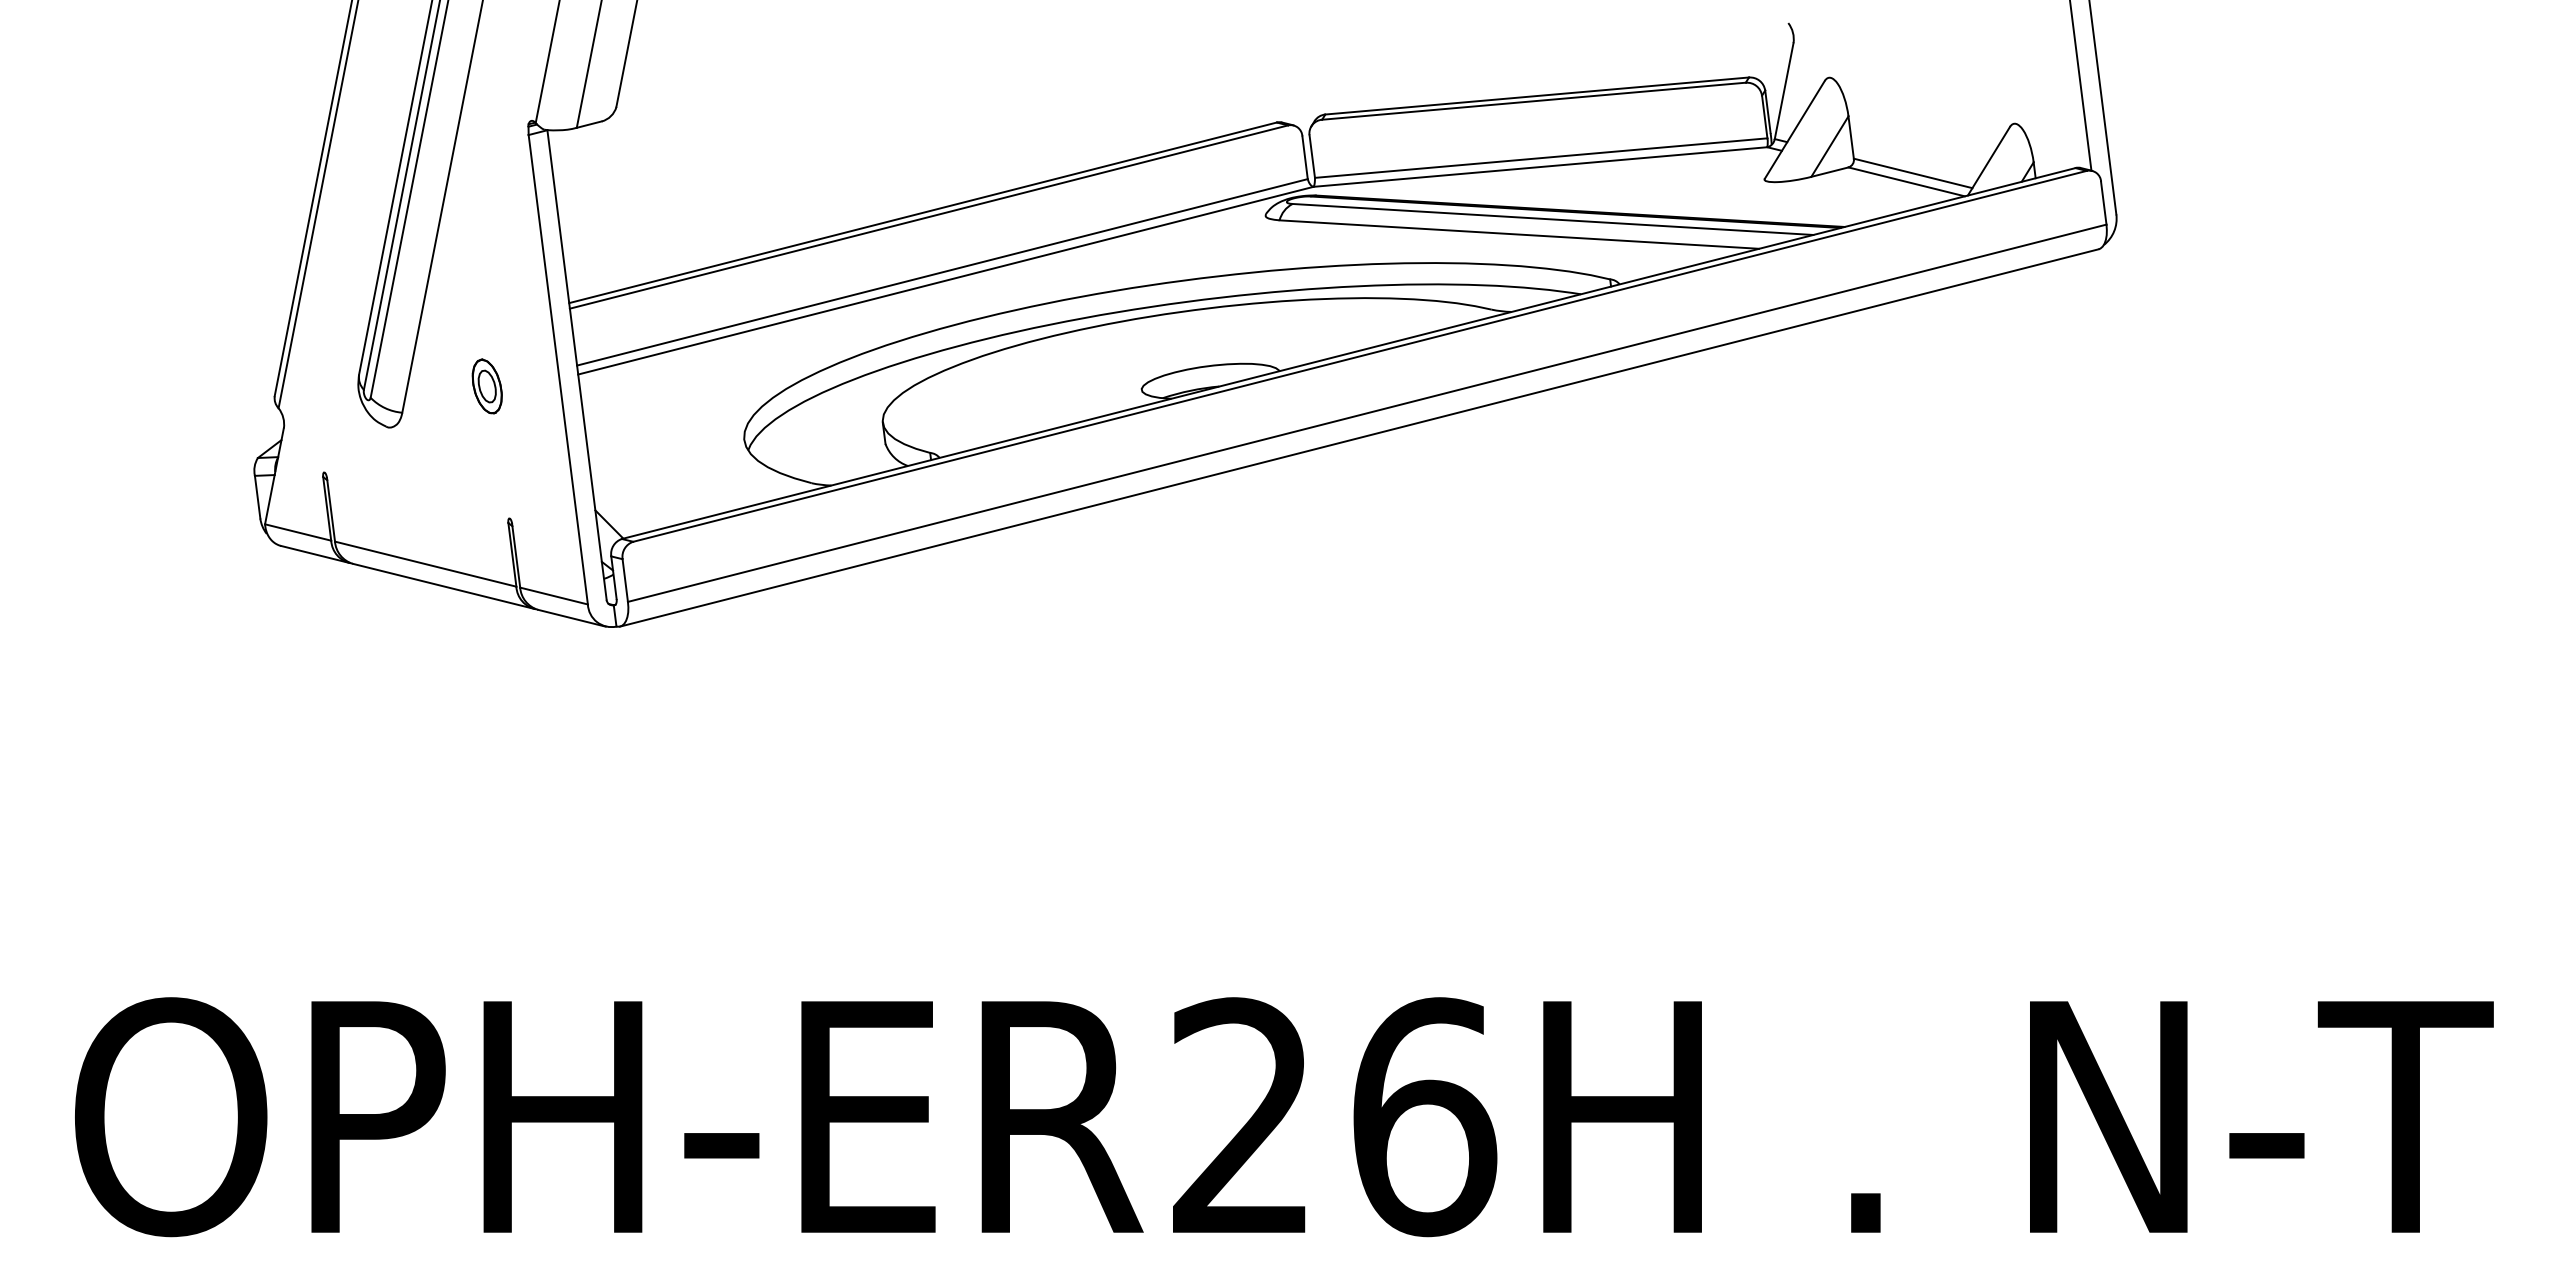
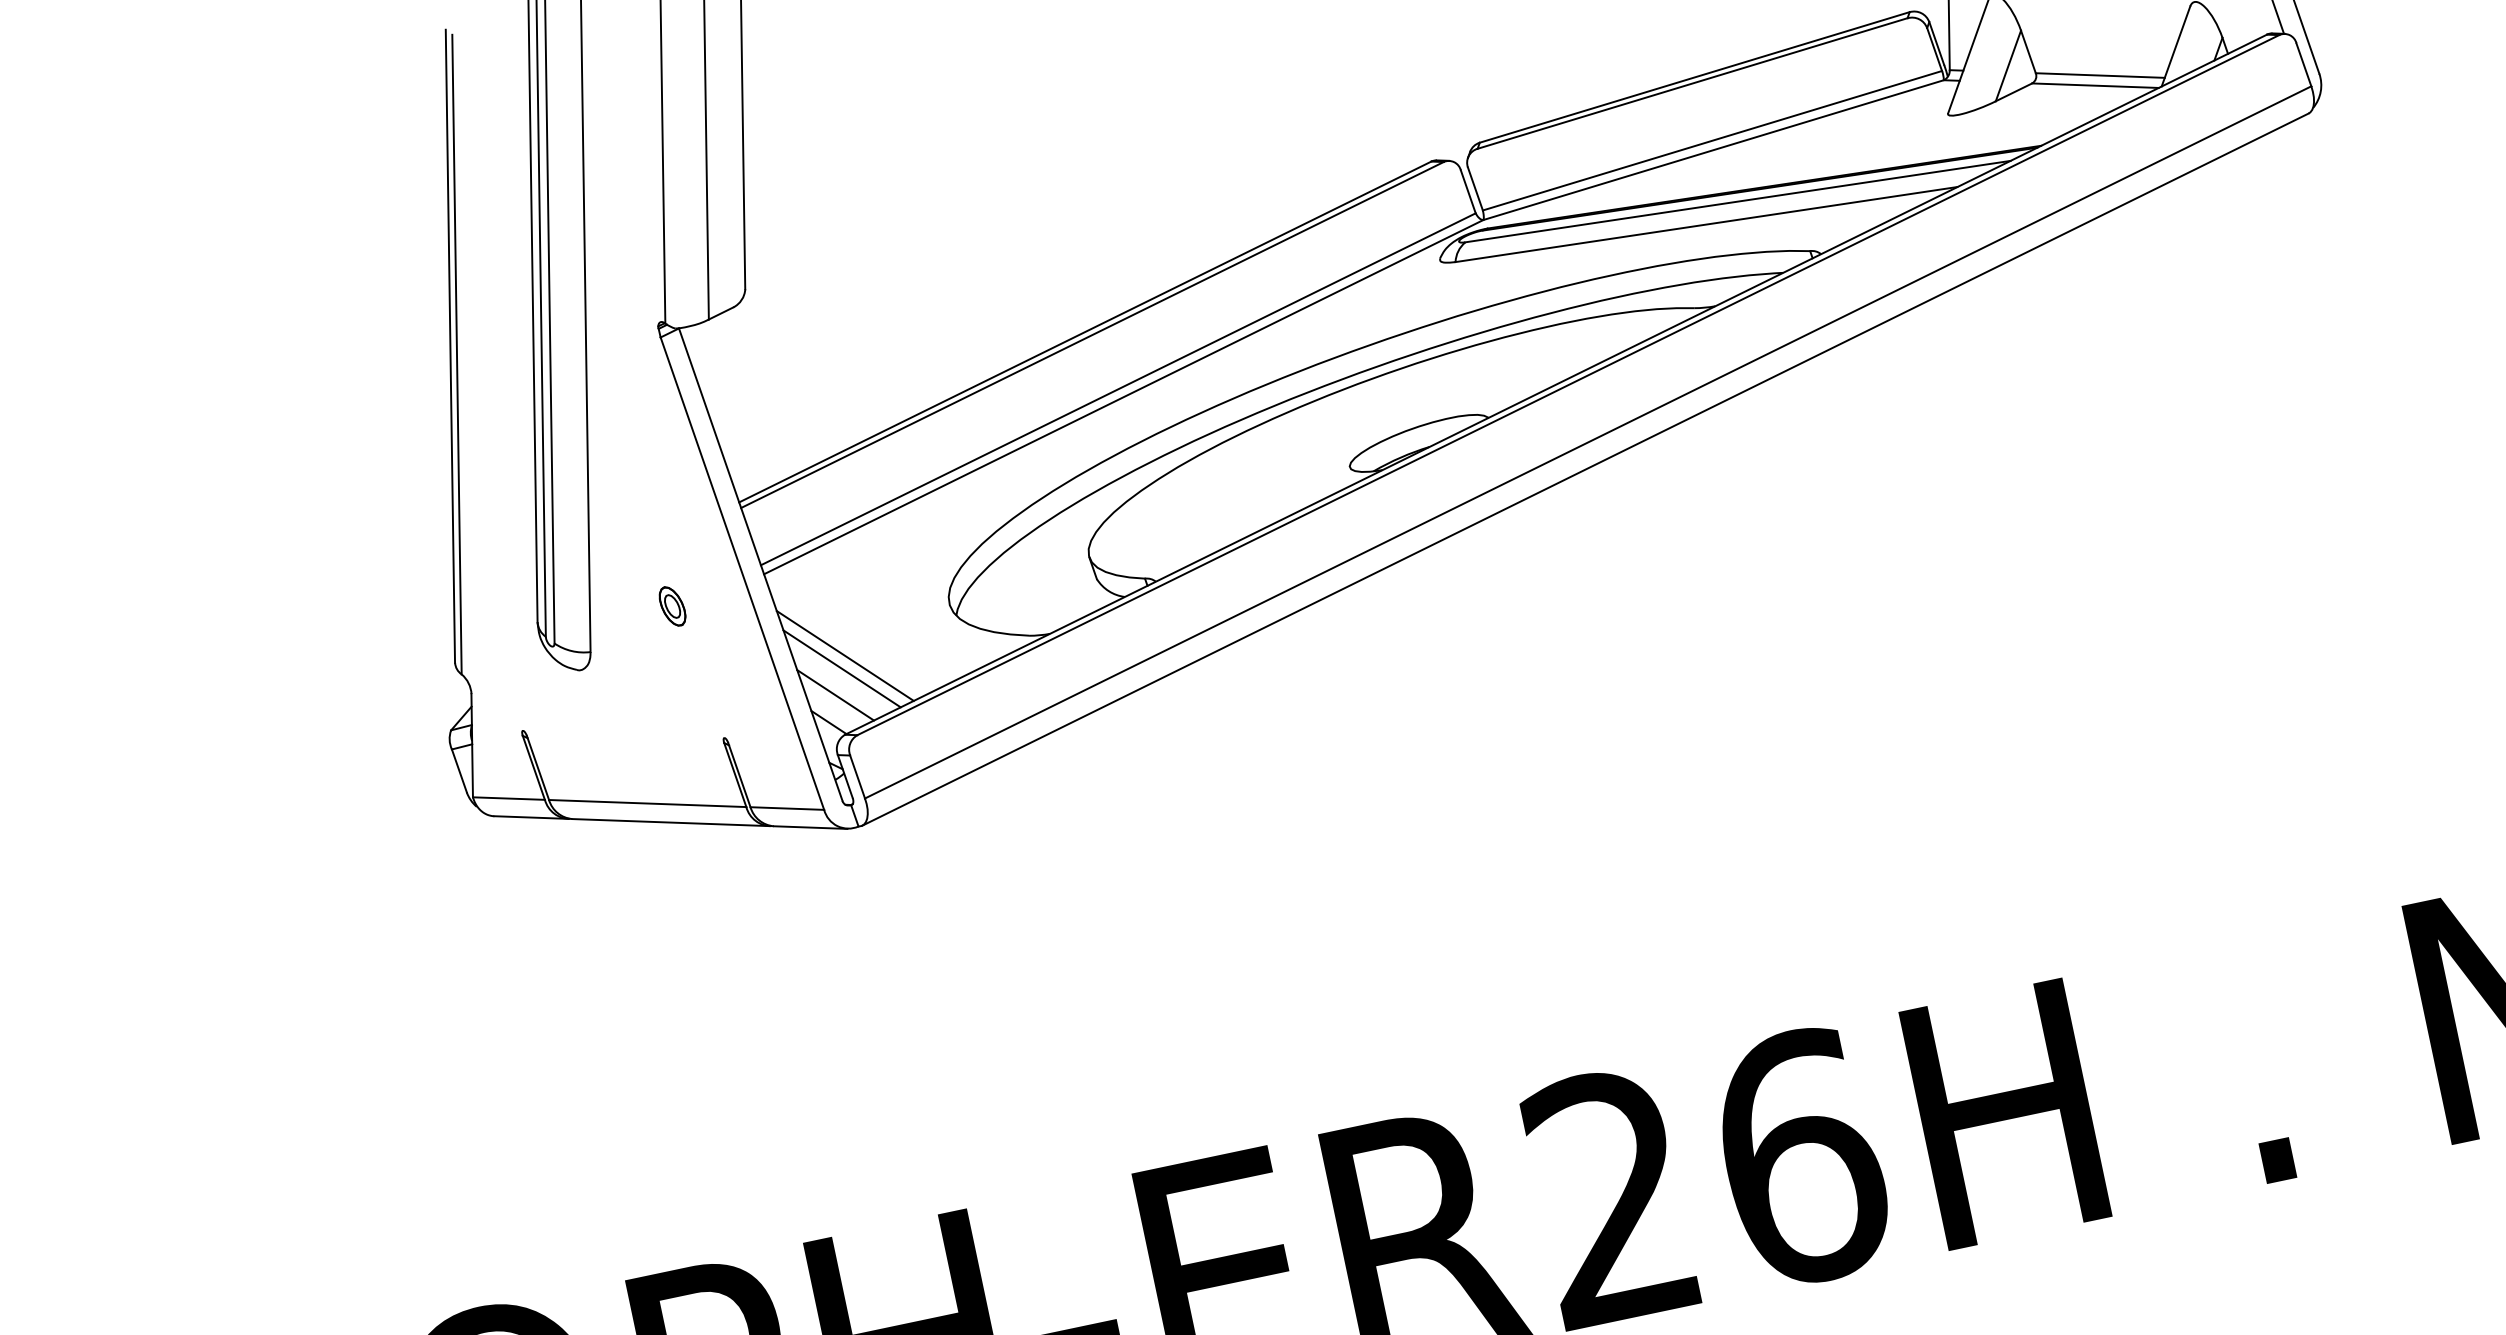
part: (486, 386) -> (671, 606), size x0.71
line: (637, 466) -> (845, 656), added
line: (631, 477) -> (841, 669), added
line: (620, 500) -> (835, 695), added

